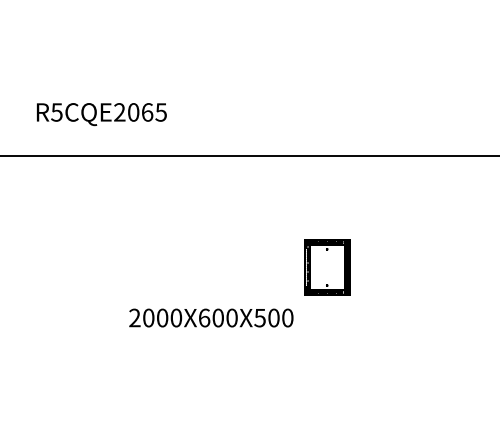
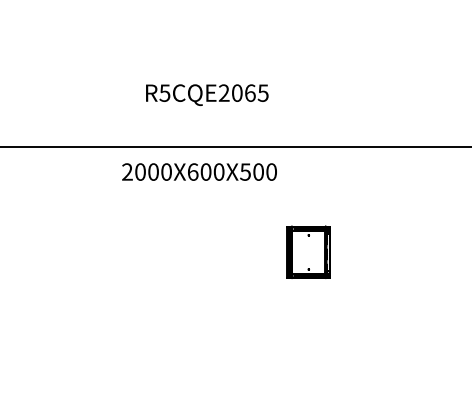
text: (102, 113) -> (207, 94), moved
text: (211, 317) -> (199, 171), moved

